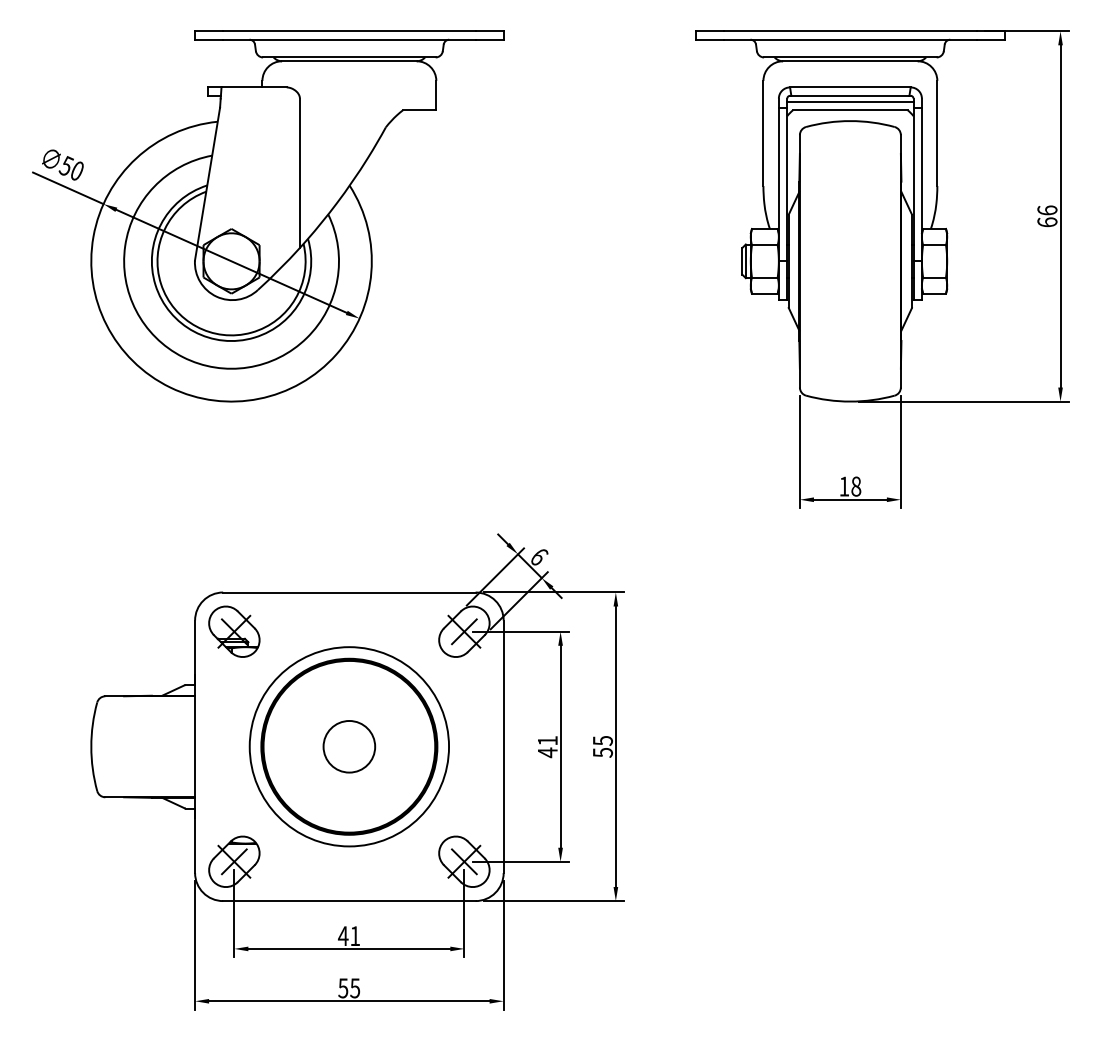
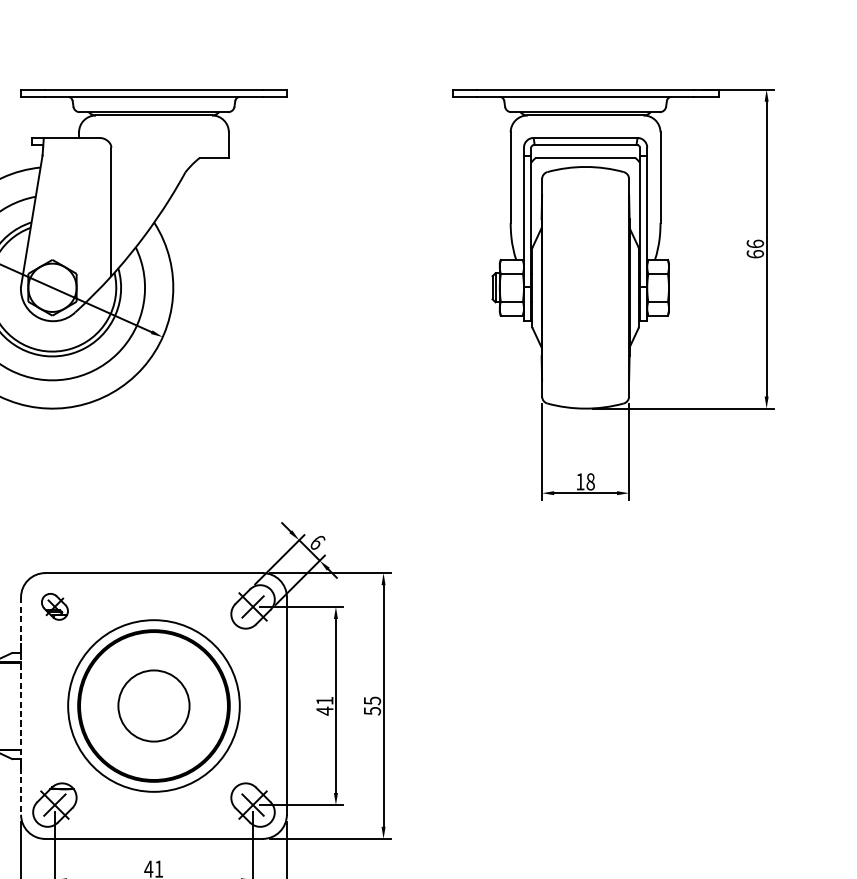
line: (850, 102) -> (585, 150), removed
part: (234, 631) -> (55, 606), size x0.6
circle: (349, 746) -> (154, 705), size x1.6
line: (195, 747) -> (21, 706), solid -> dashed

